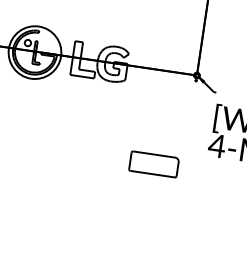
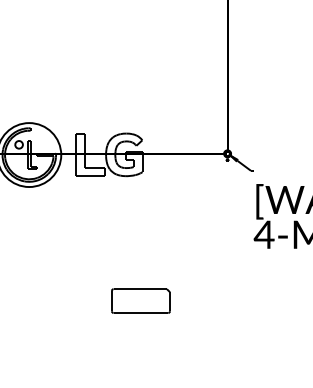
part: (153, 163) -> (140, 300), moved

